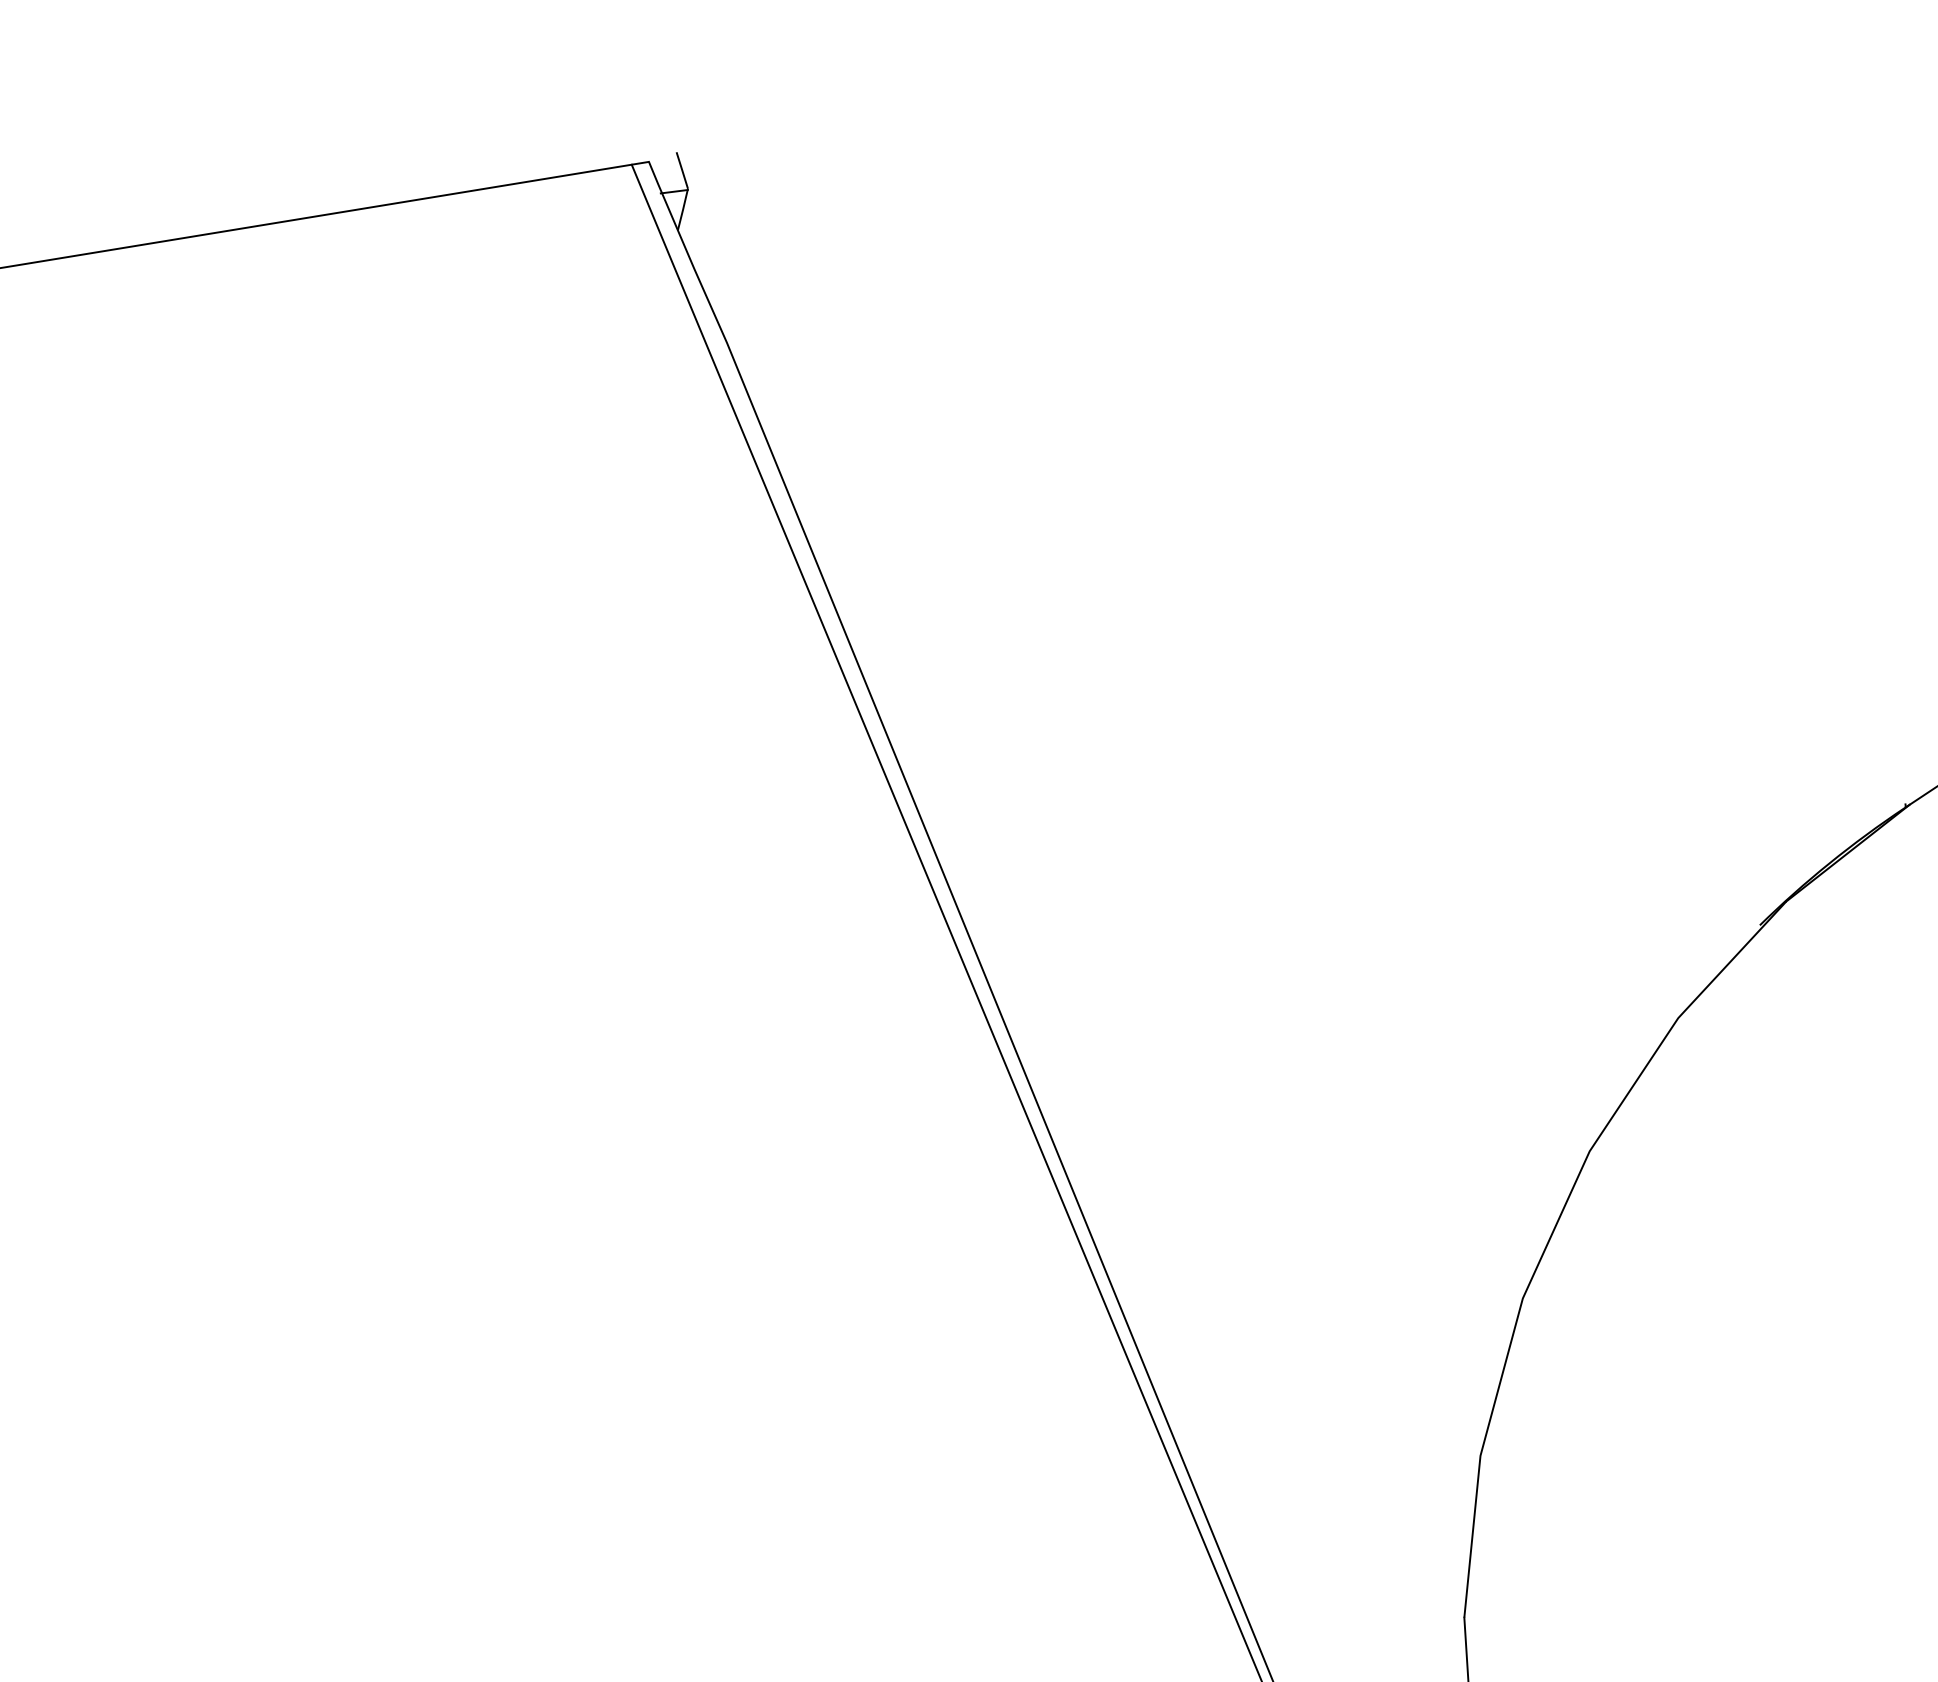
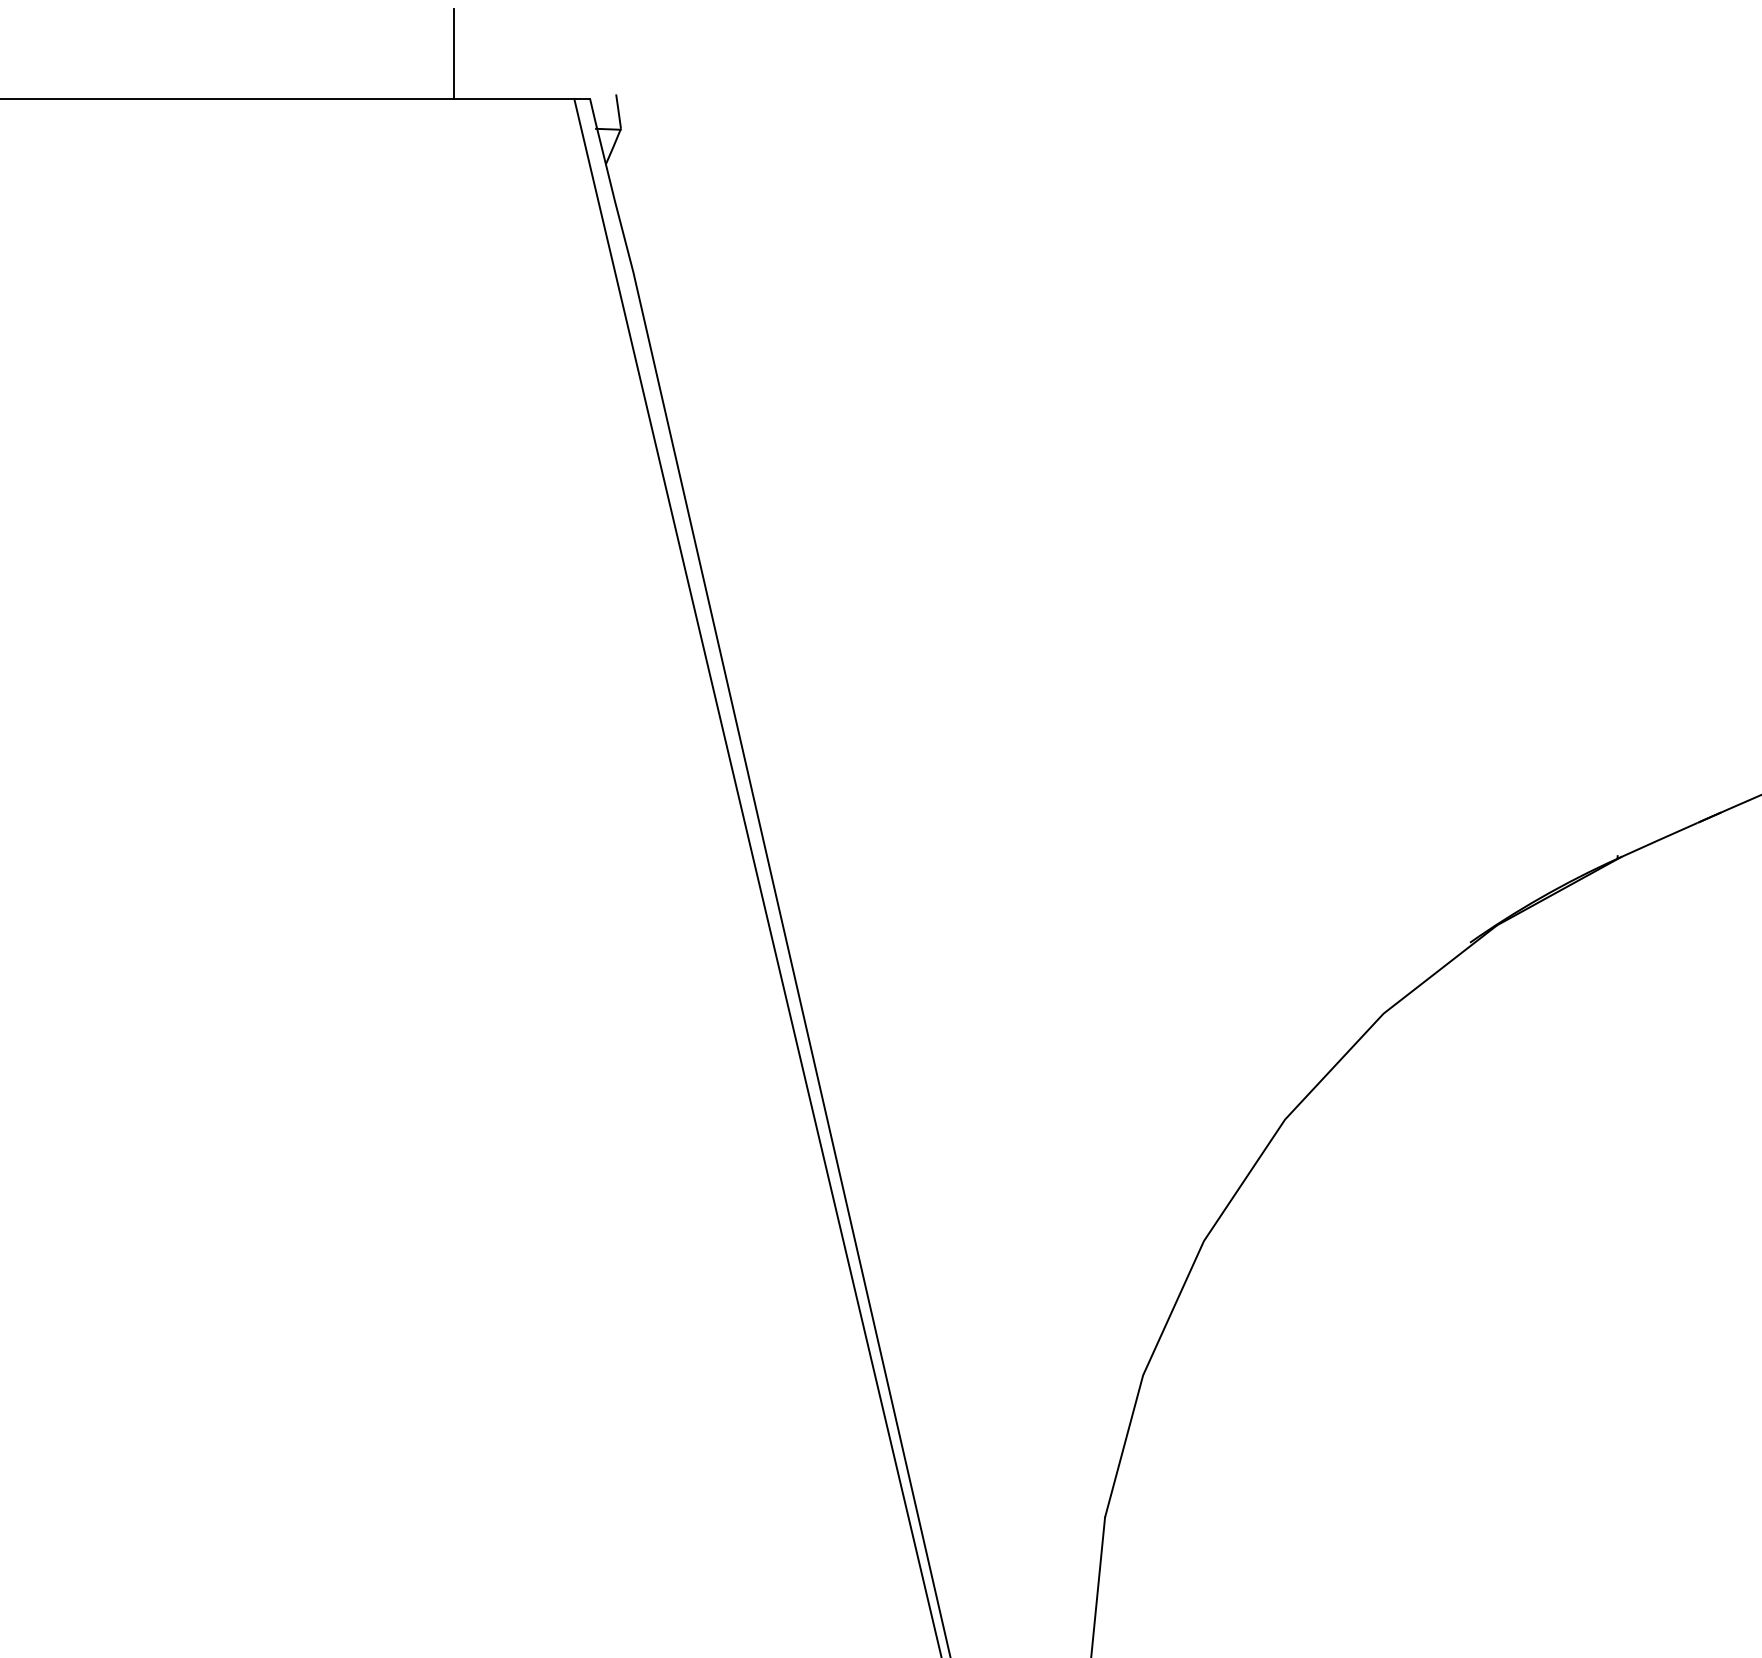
line: (491, 136) -> (453, 53), added

